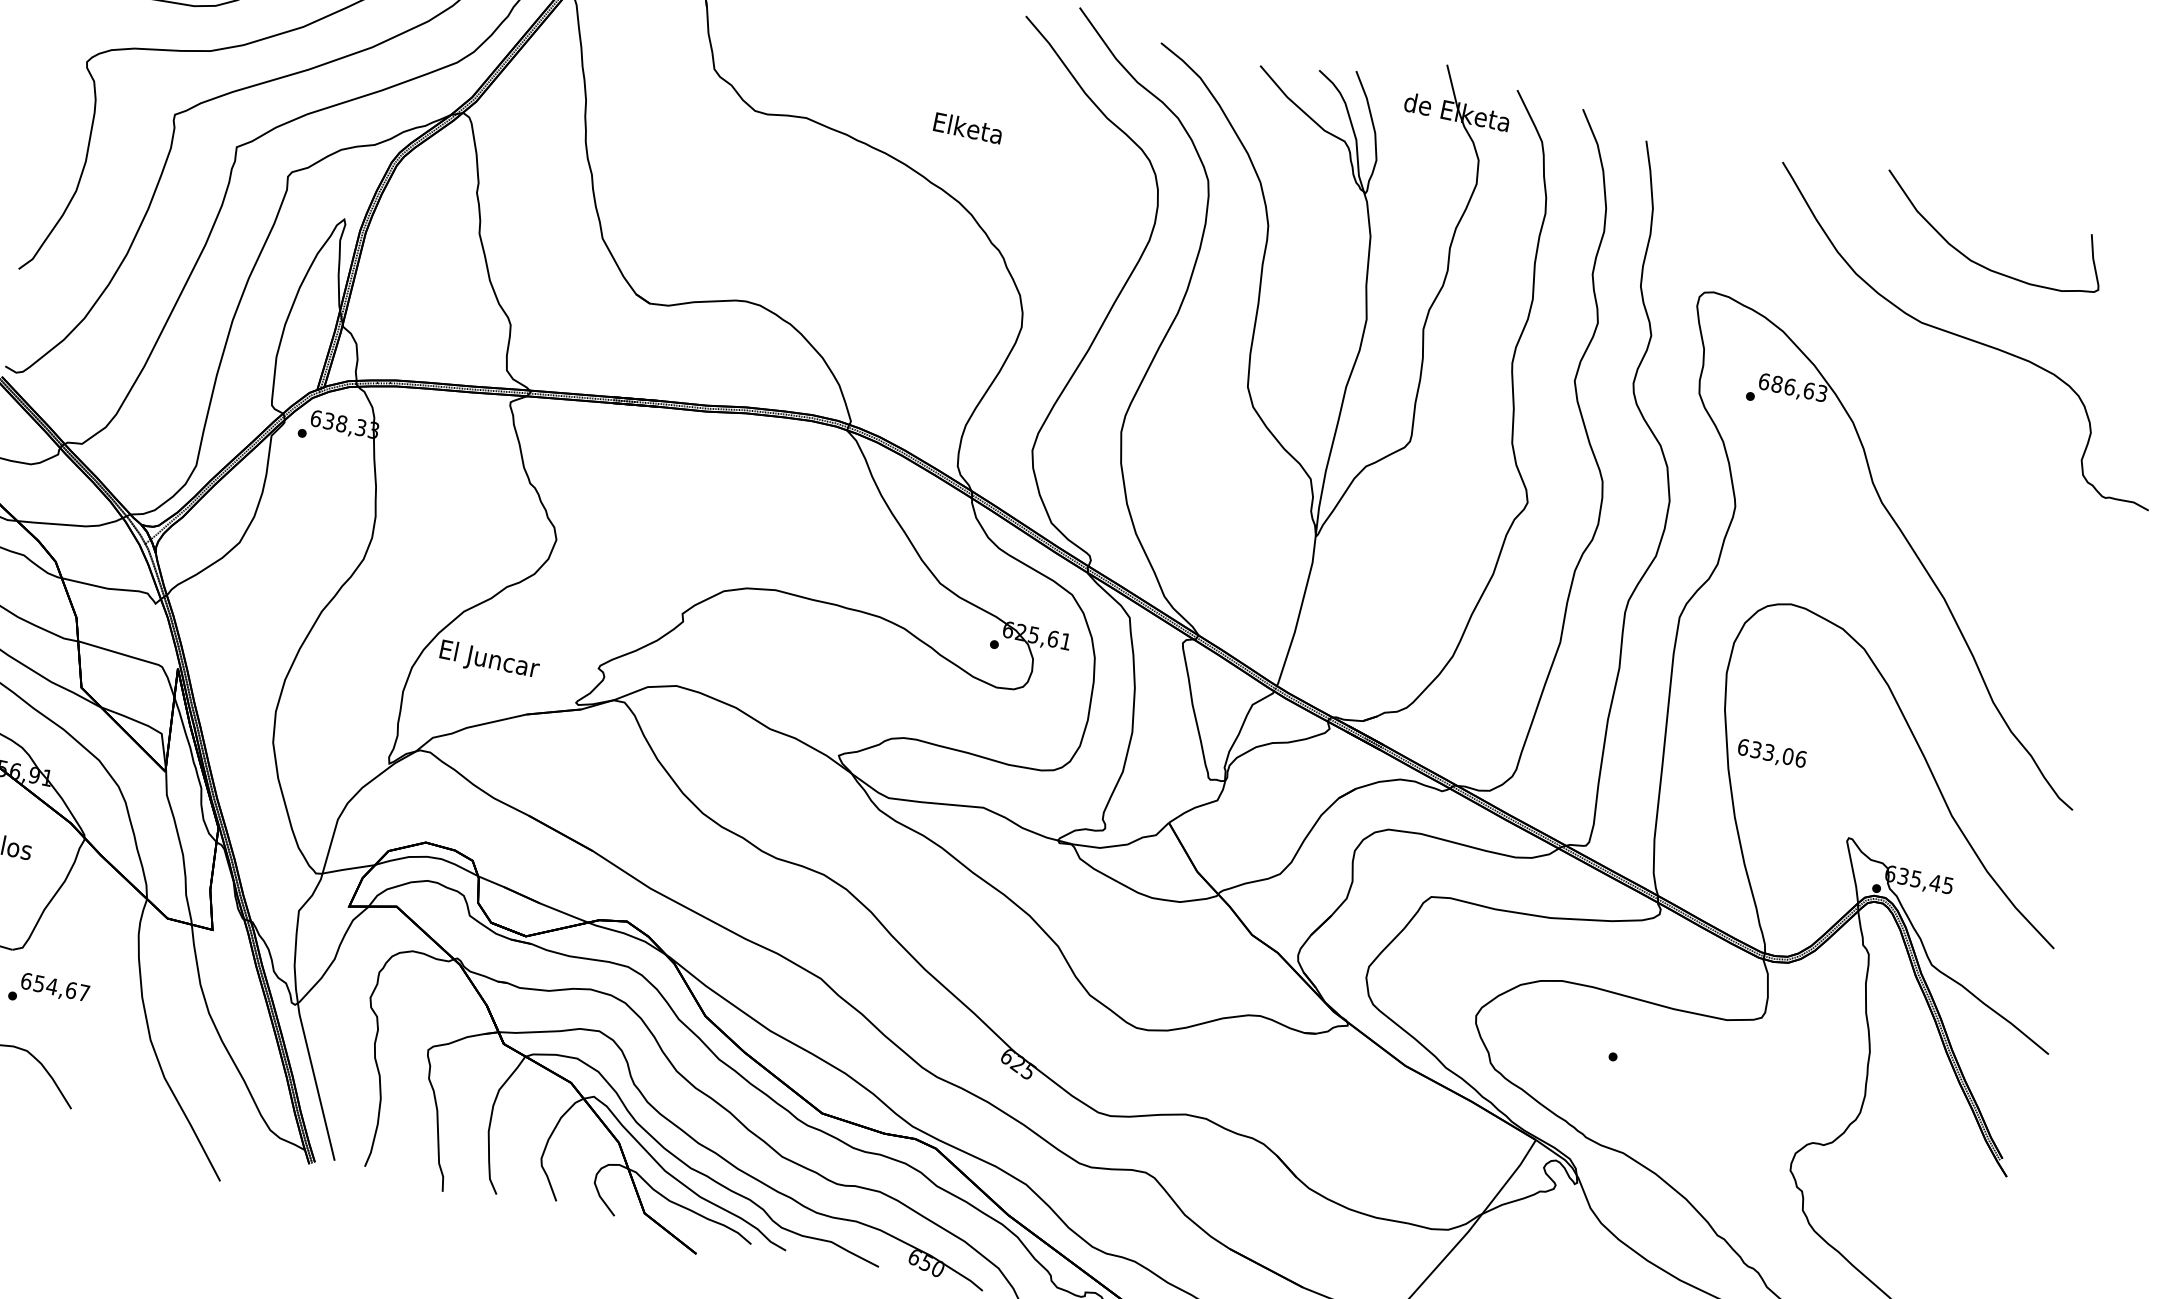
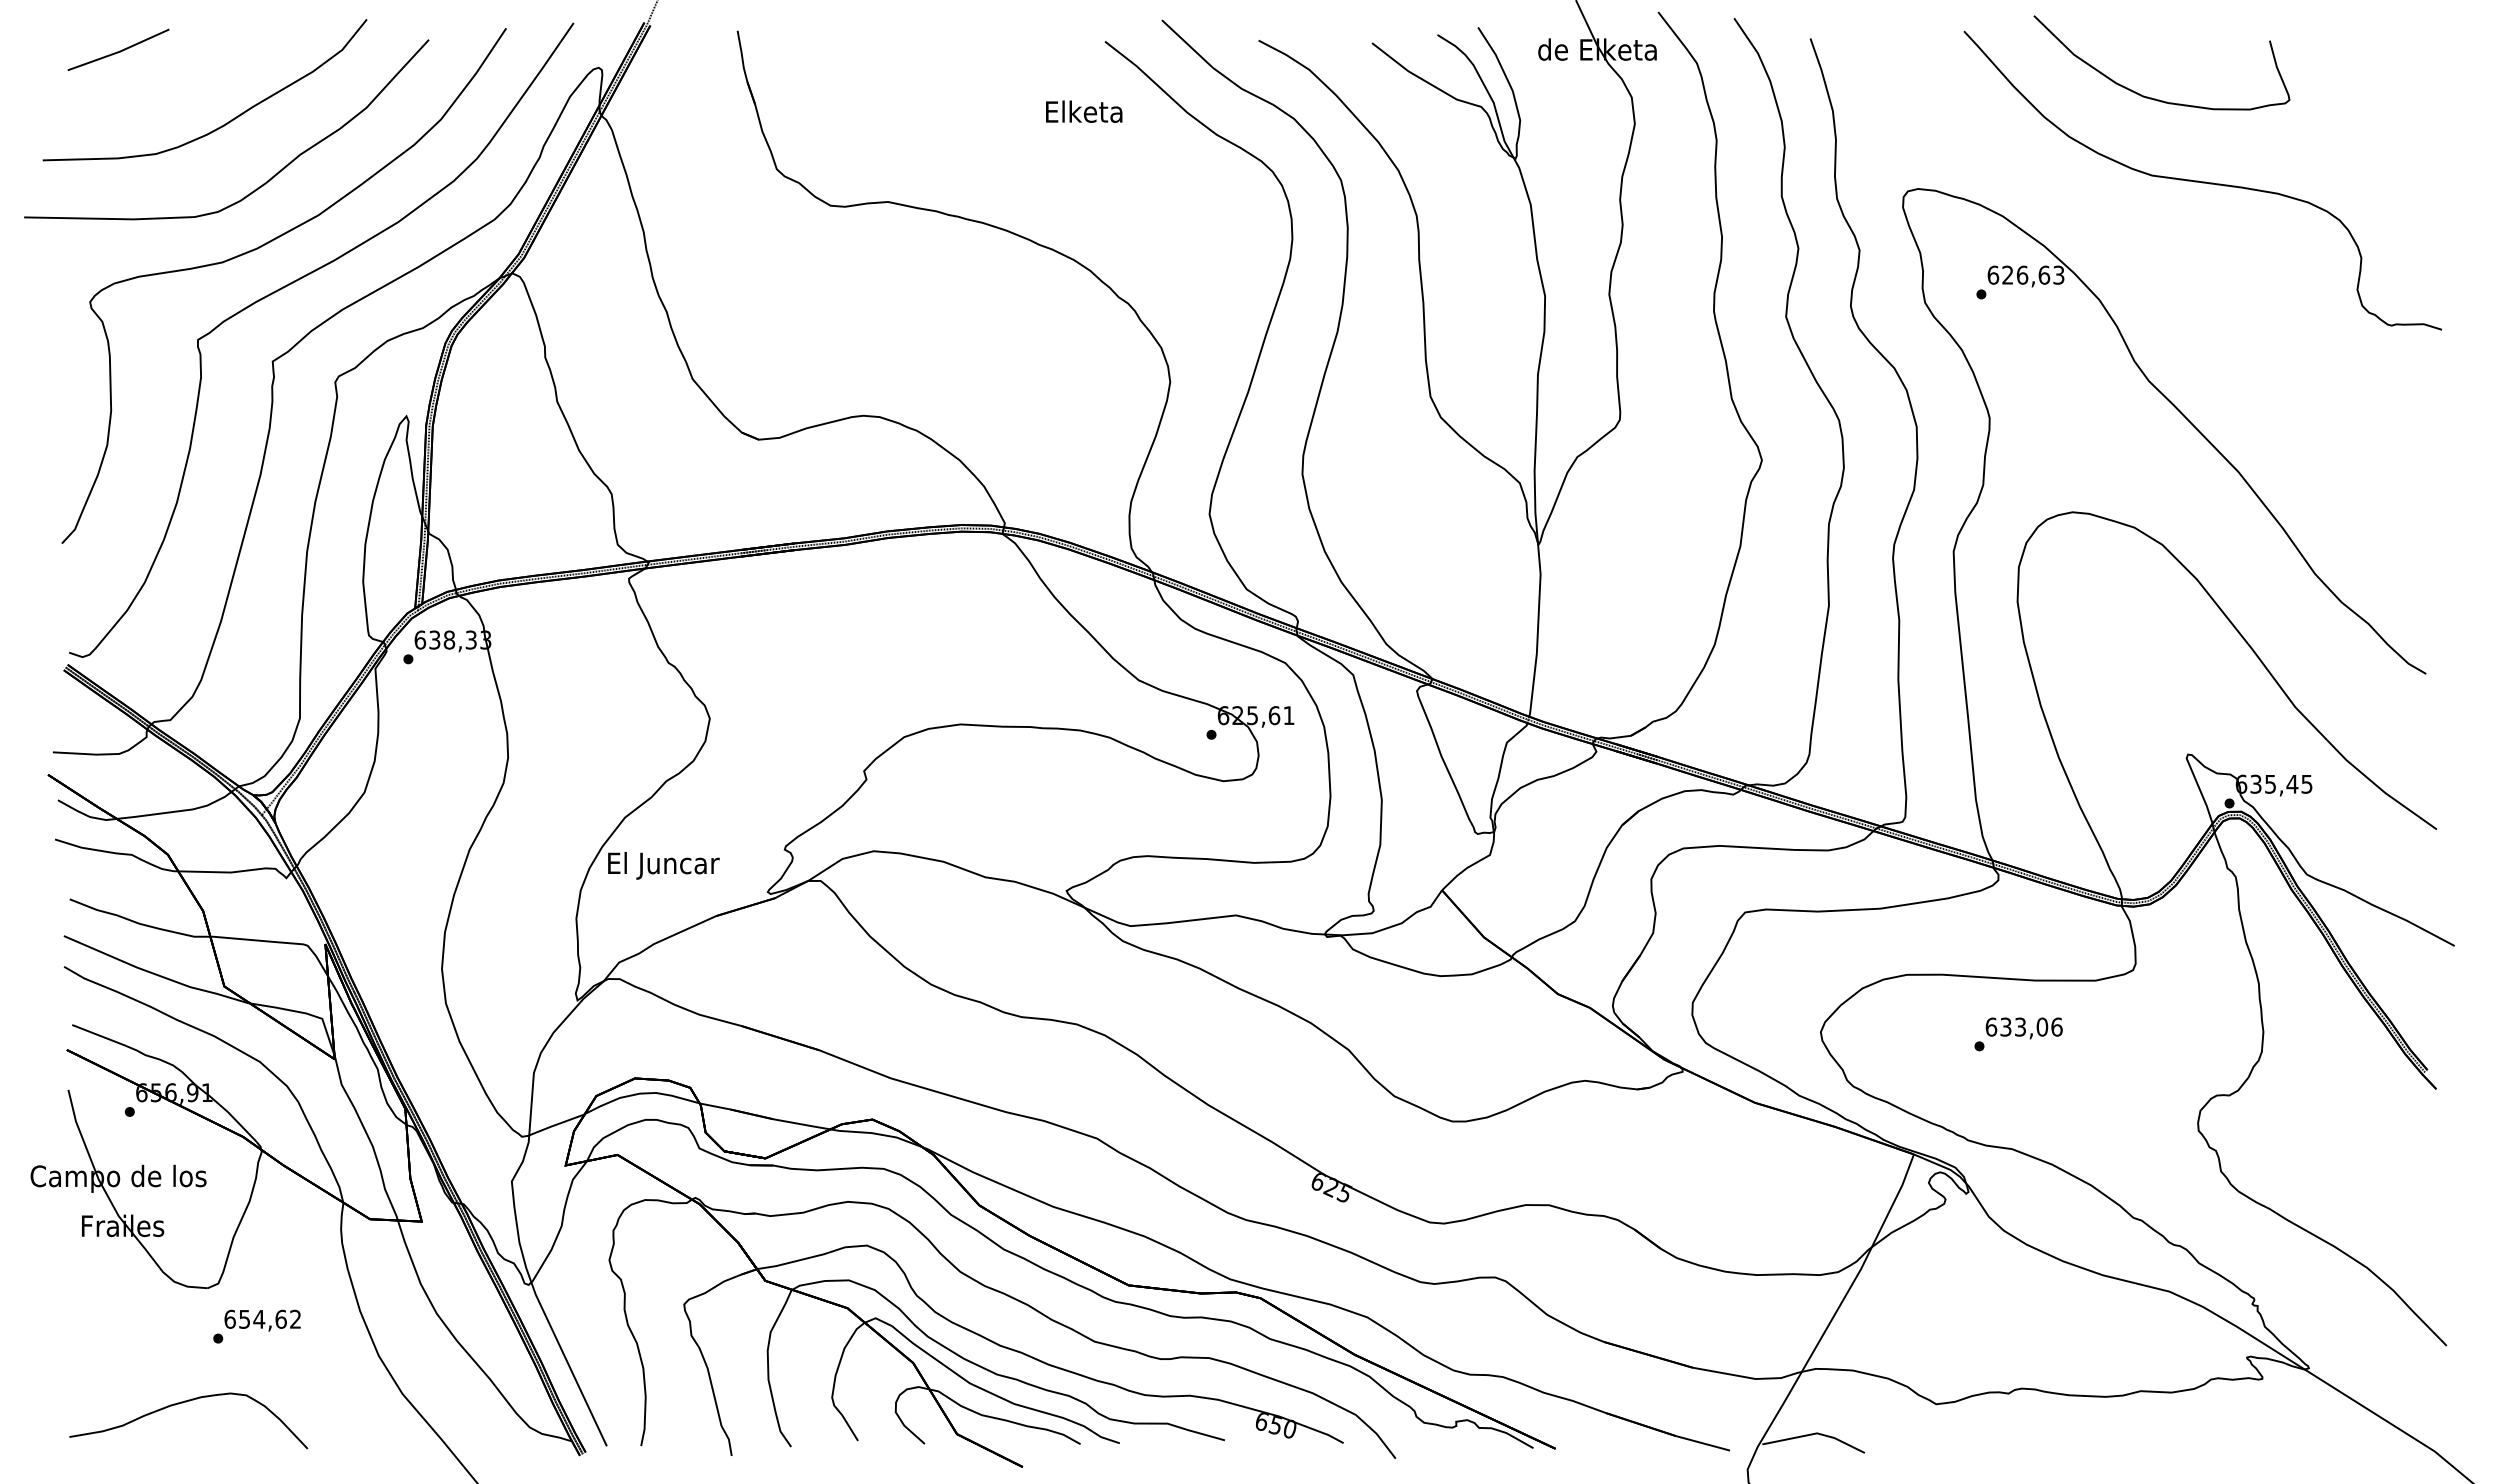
text: (968, 127) -> (1084, 111), moved
curve: (1977, 262) -> (2151, 97), moved
text: (1776, 383) -> (2007, 274), 686,63 -> 626,63
text: (1771, 754) -> (2023, 1028), moved
text: (84, 992) -> (295, 1318), 654,67 -> 654,62

